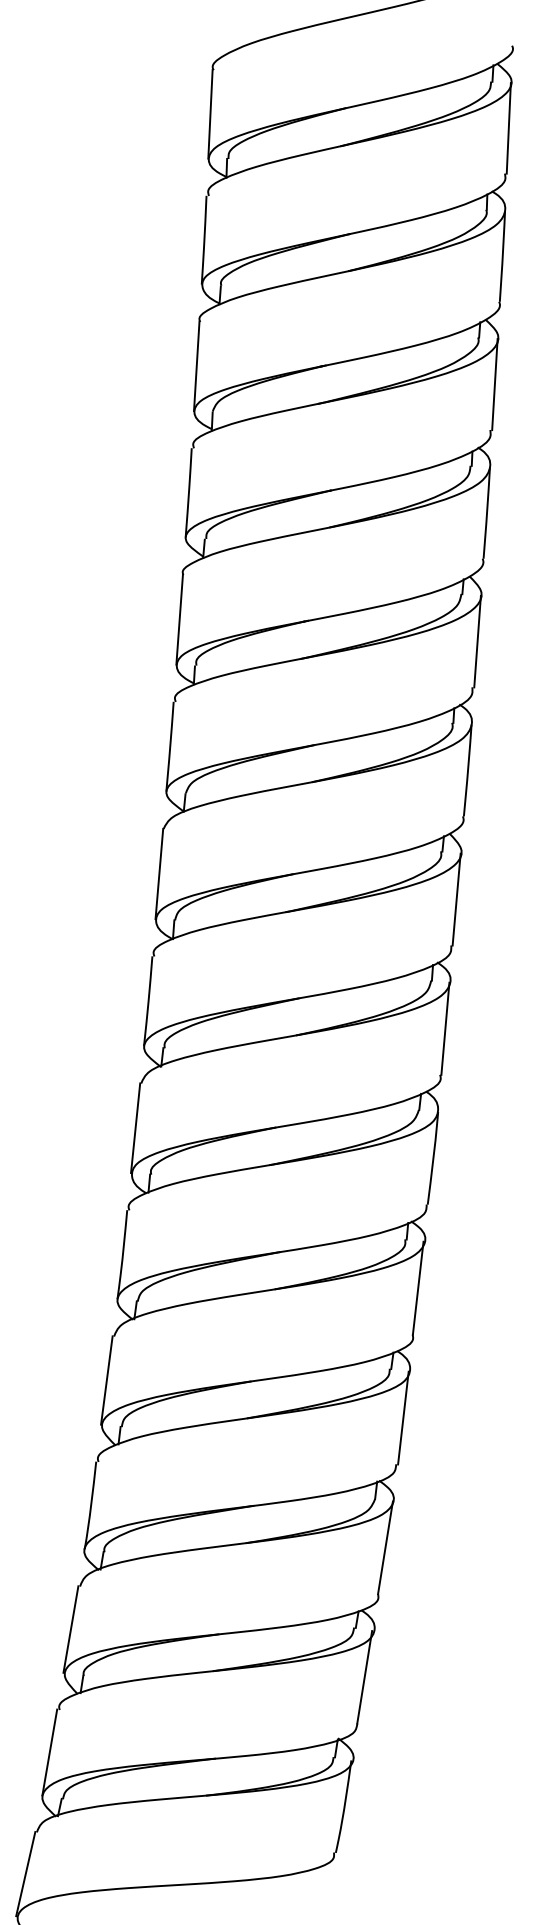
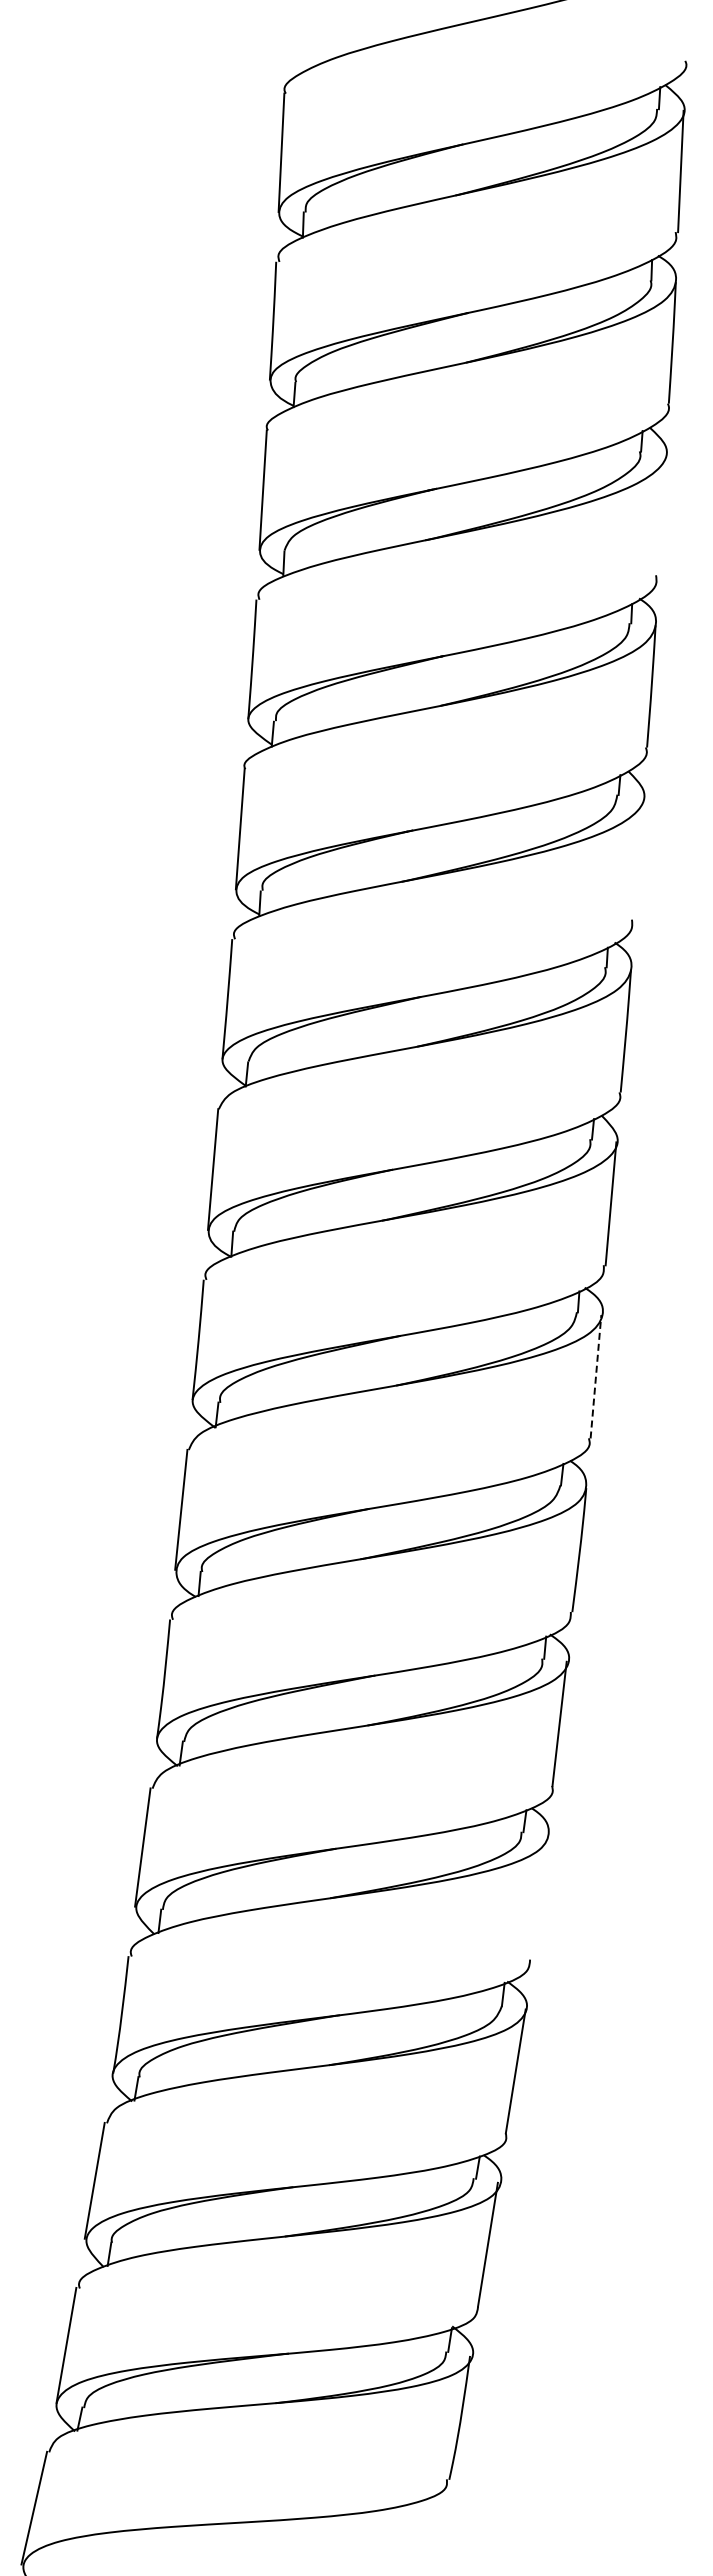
line: (494, 384) -> (661, 514), removed
line: (477, 641) -> (638, 858), removed
line: (445, 1028) -> (595, 1376), solid -> dashed
line: (403, 1417) -> (539, 1897), removed

